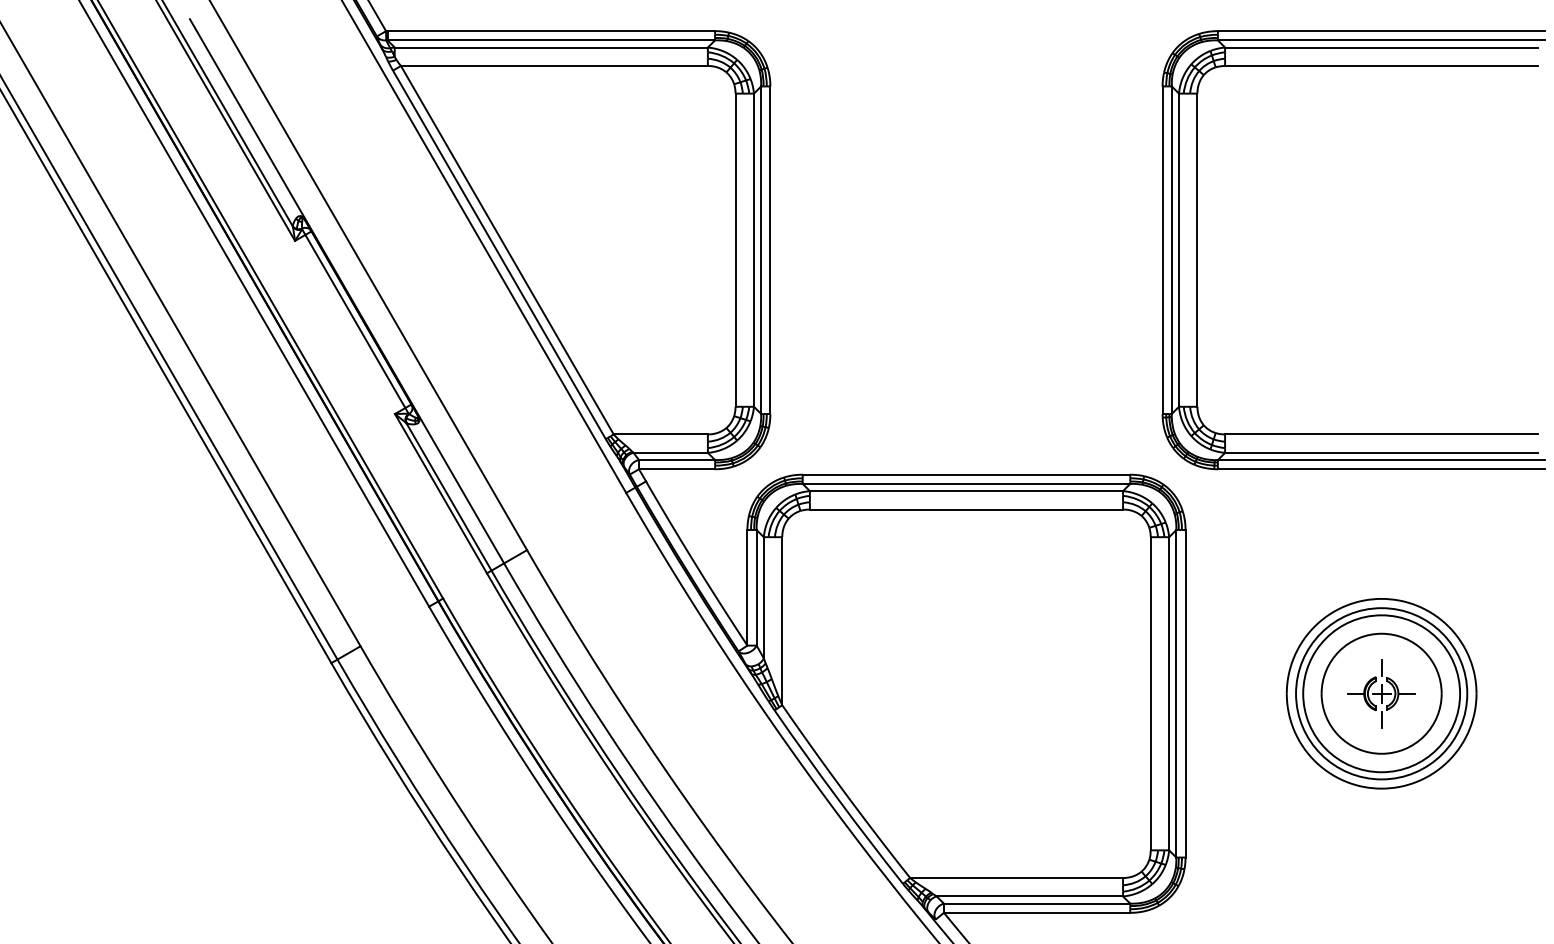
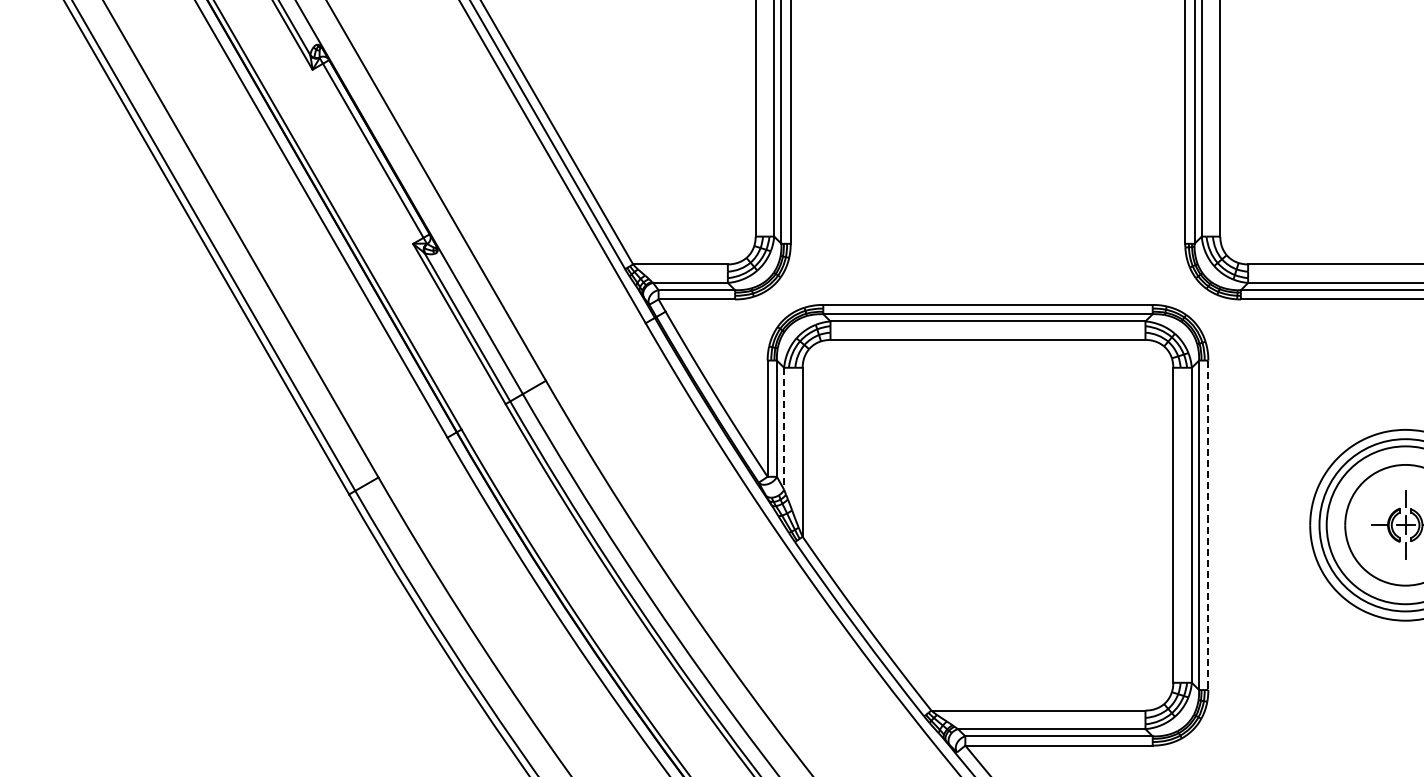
line: (763, 597) -> (783, 428), solid -> dashed
line: (1185, 693) -> (1208, 525), solid -> dashed

